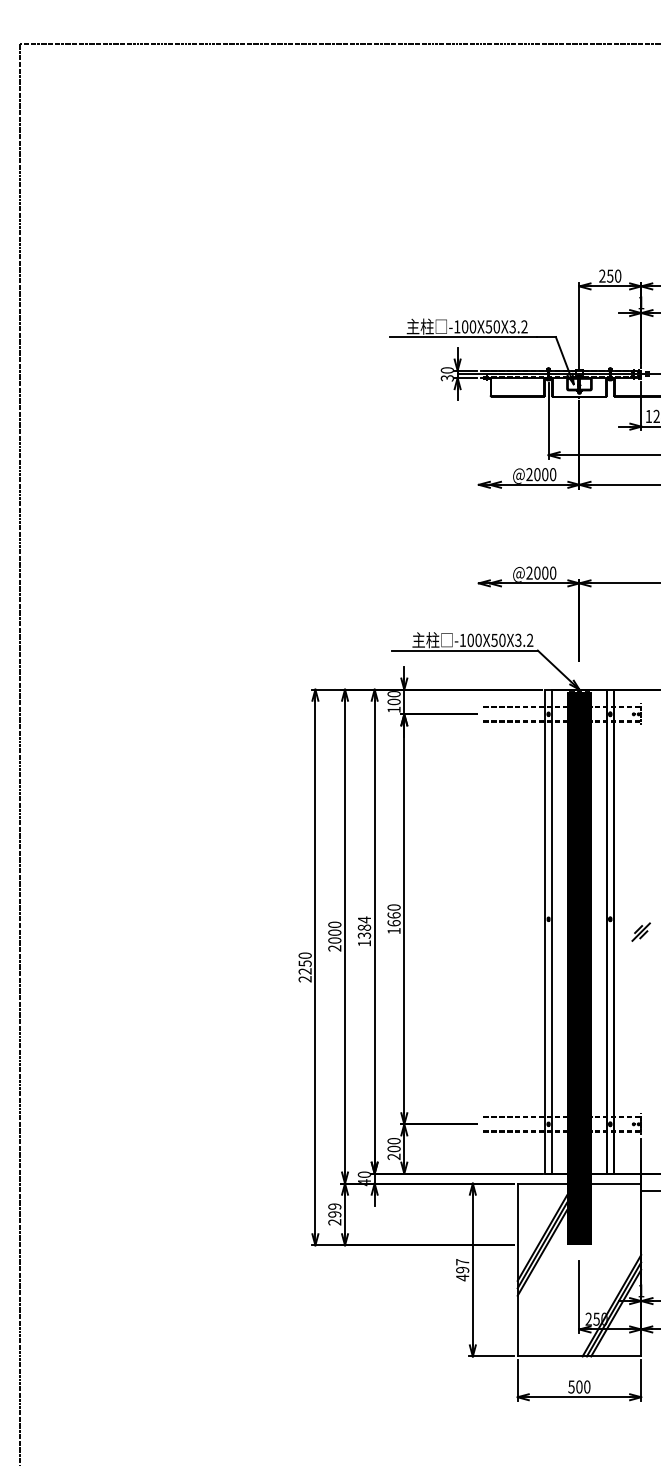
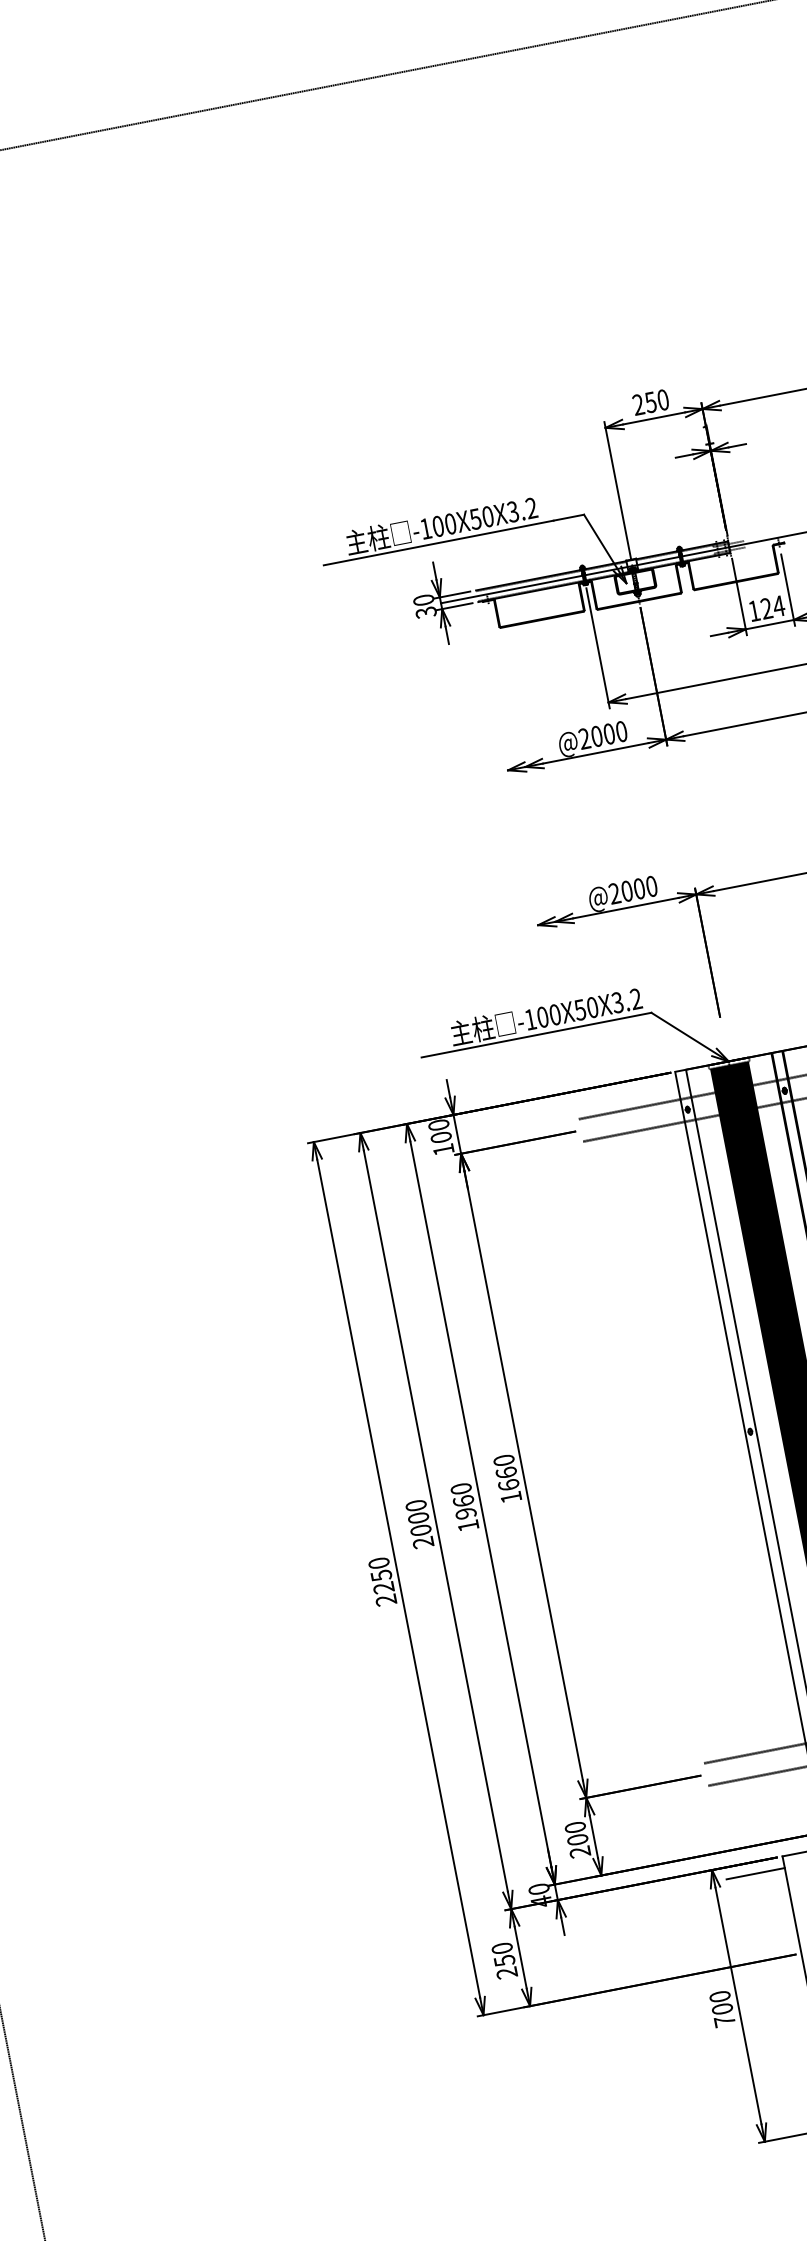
text: (364, 927) -> (463, 1500), 1384 -> 1960
line: (498, 1191) -> (754, 1874), added
text: (334, 1210) -> (502, 1954), 299 -> 250
text: (462, 1270) -> (722, 2009), 497 -> 700

